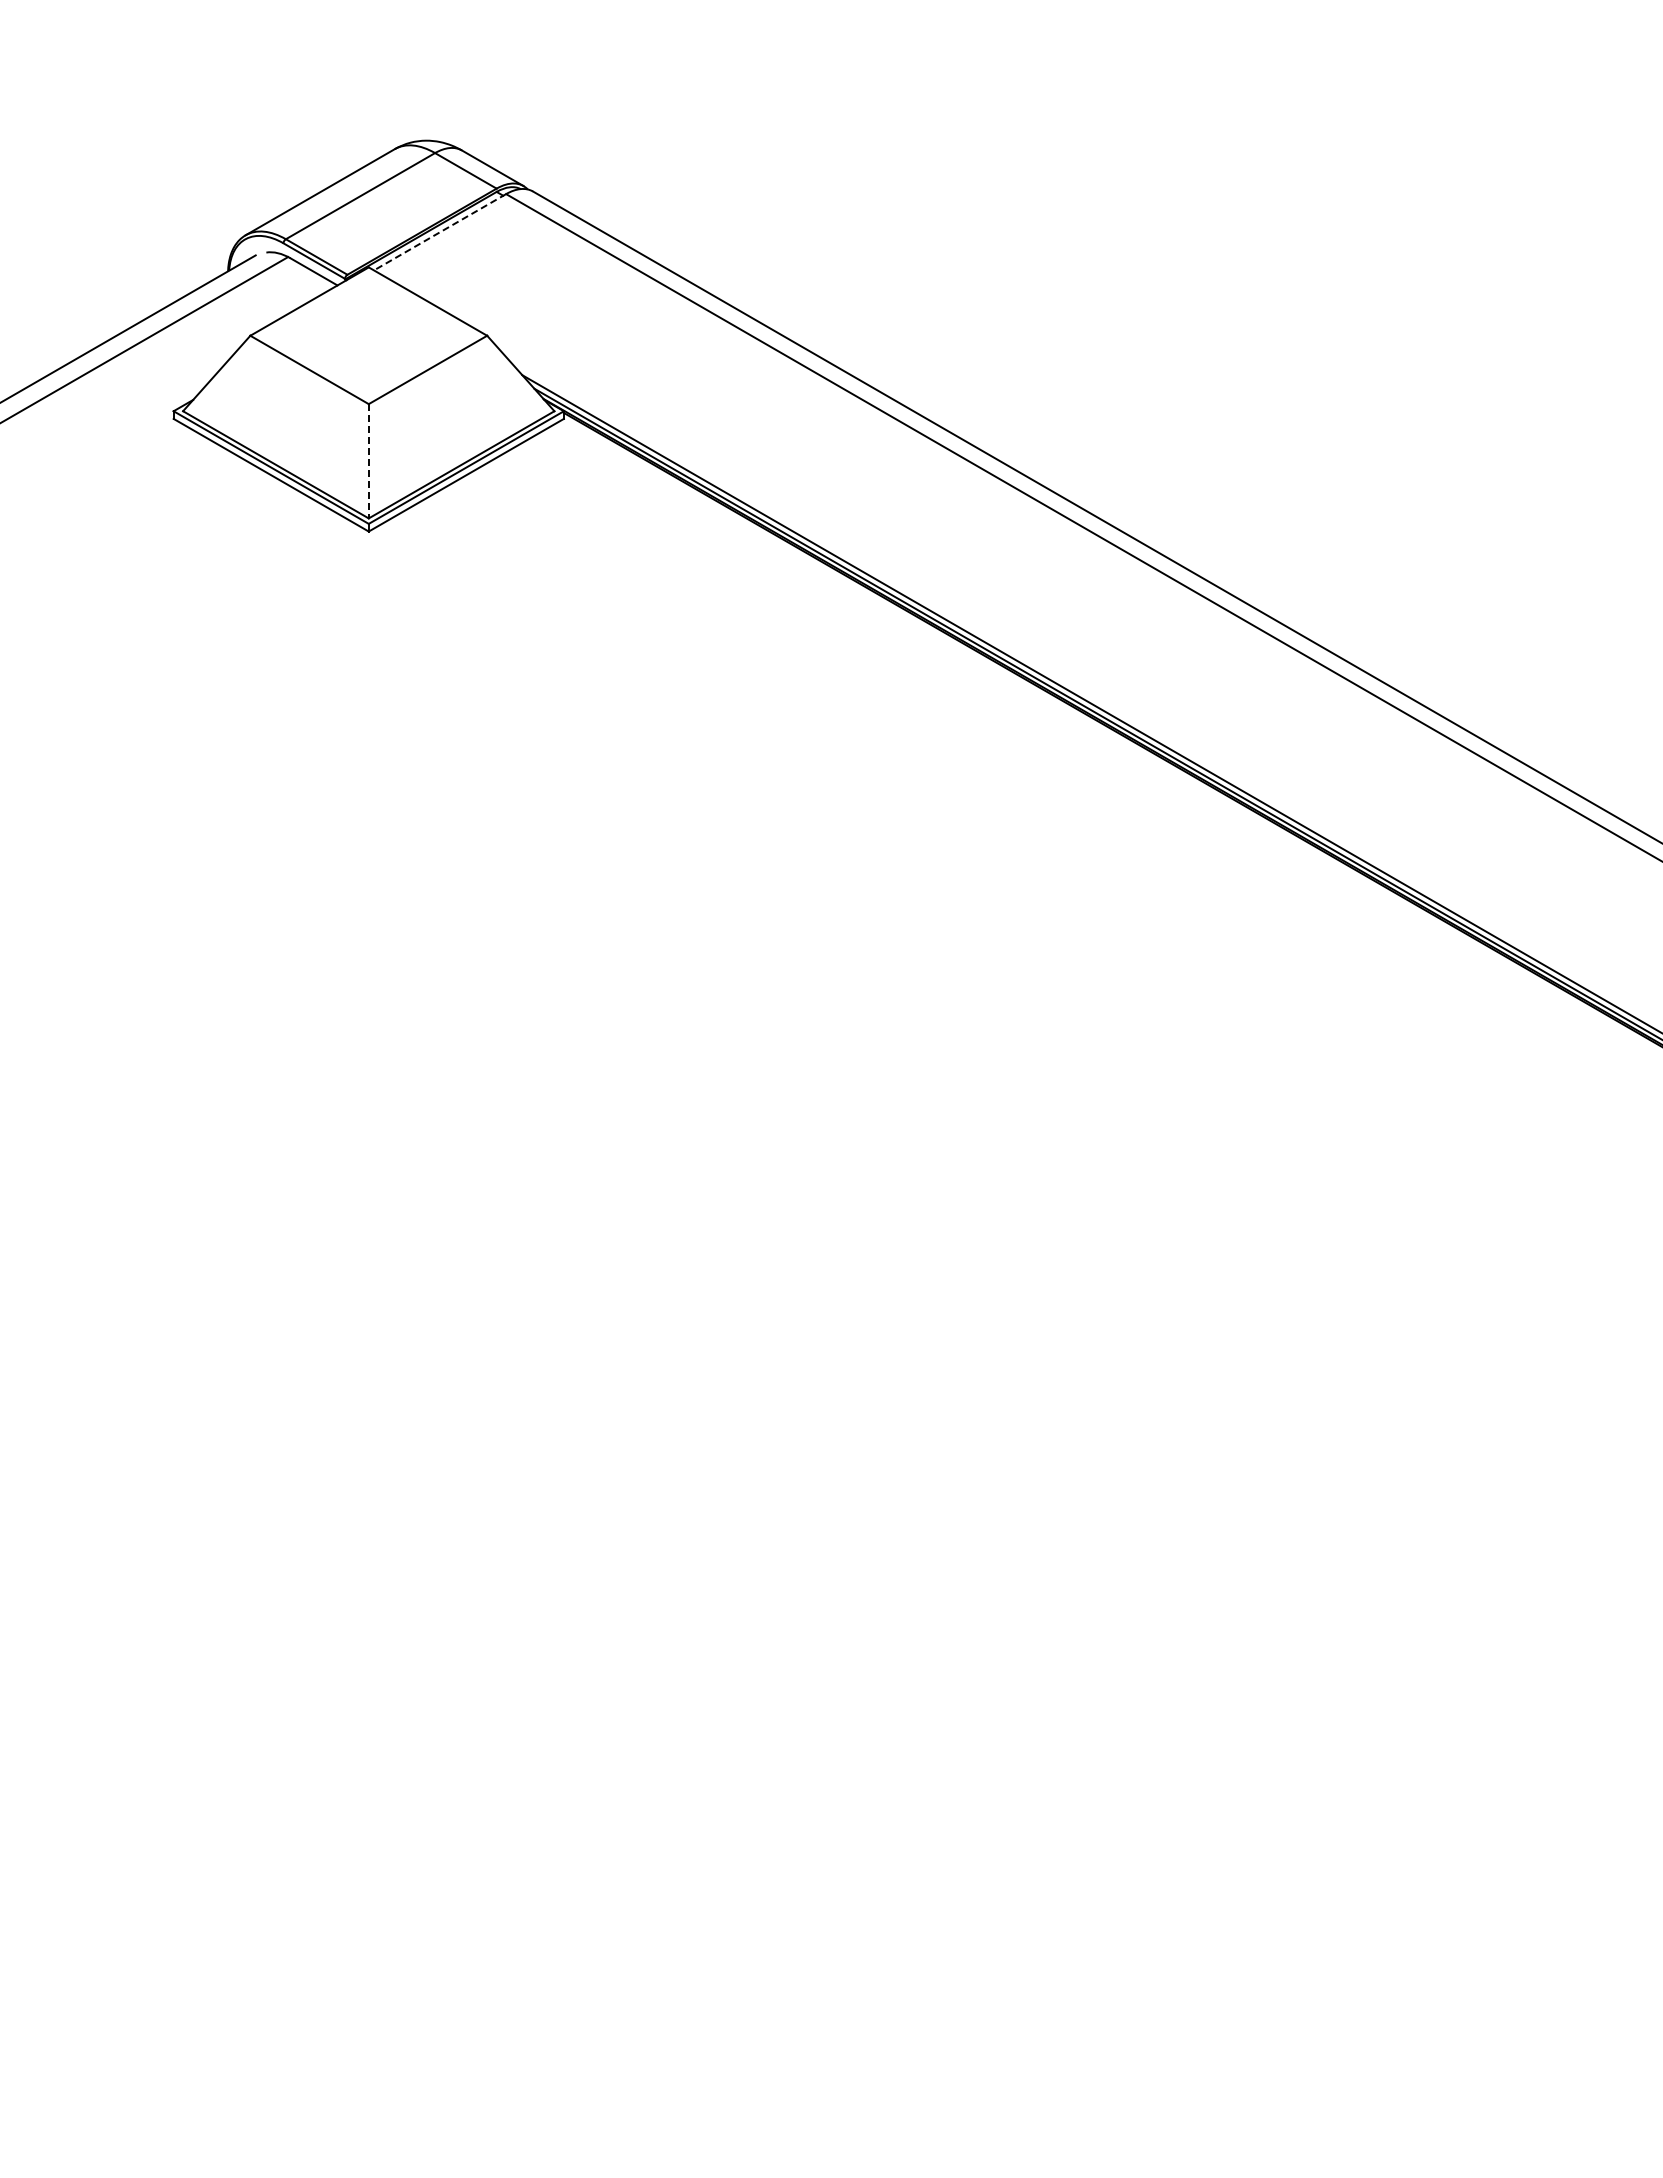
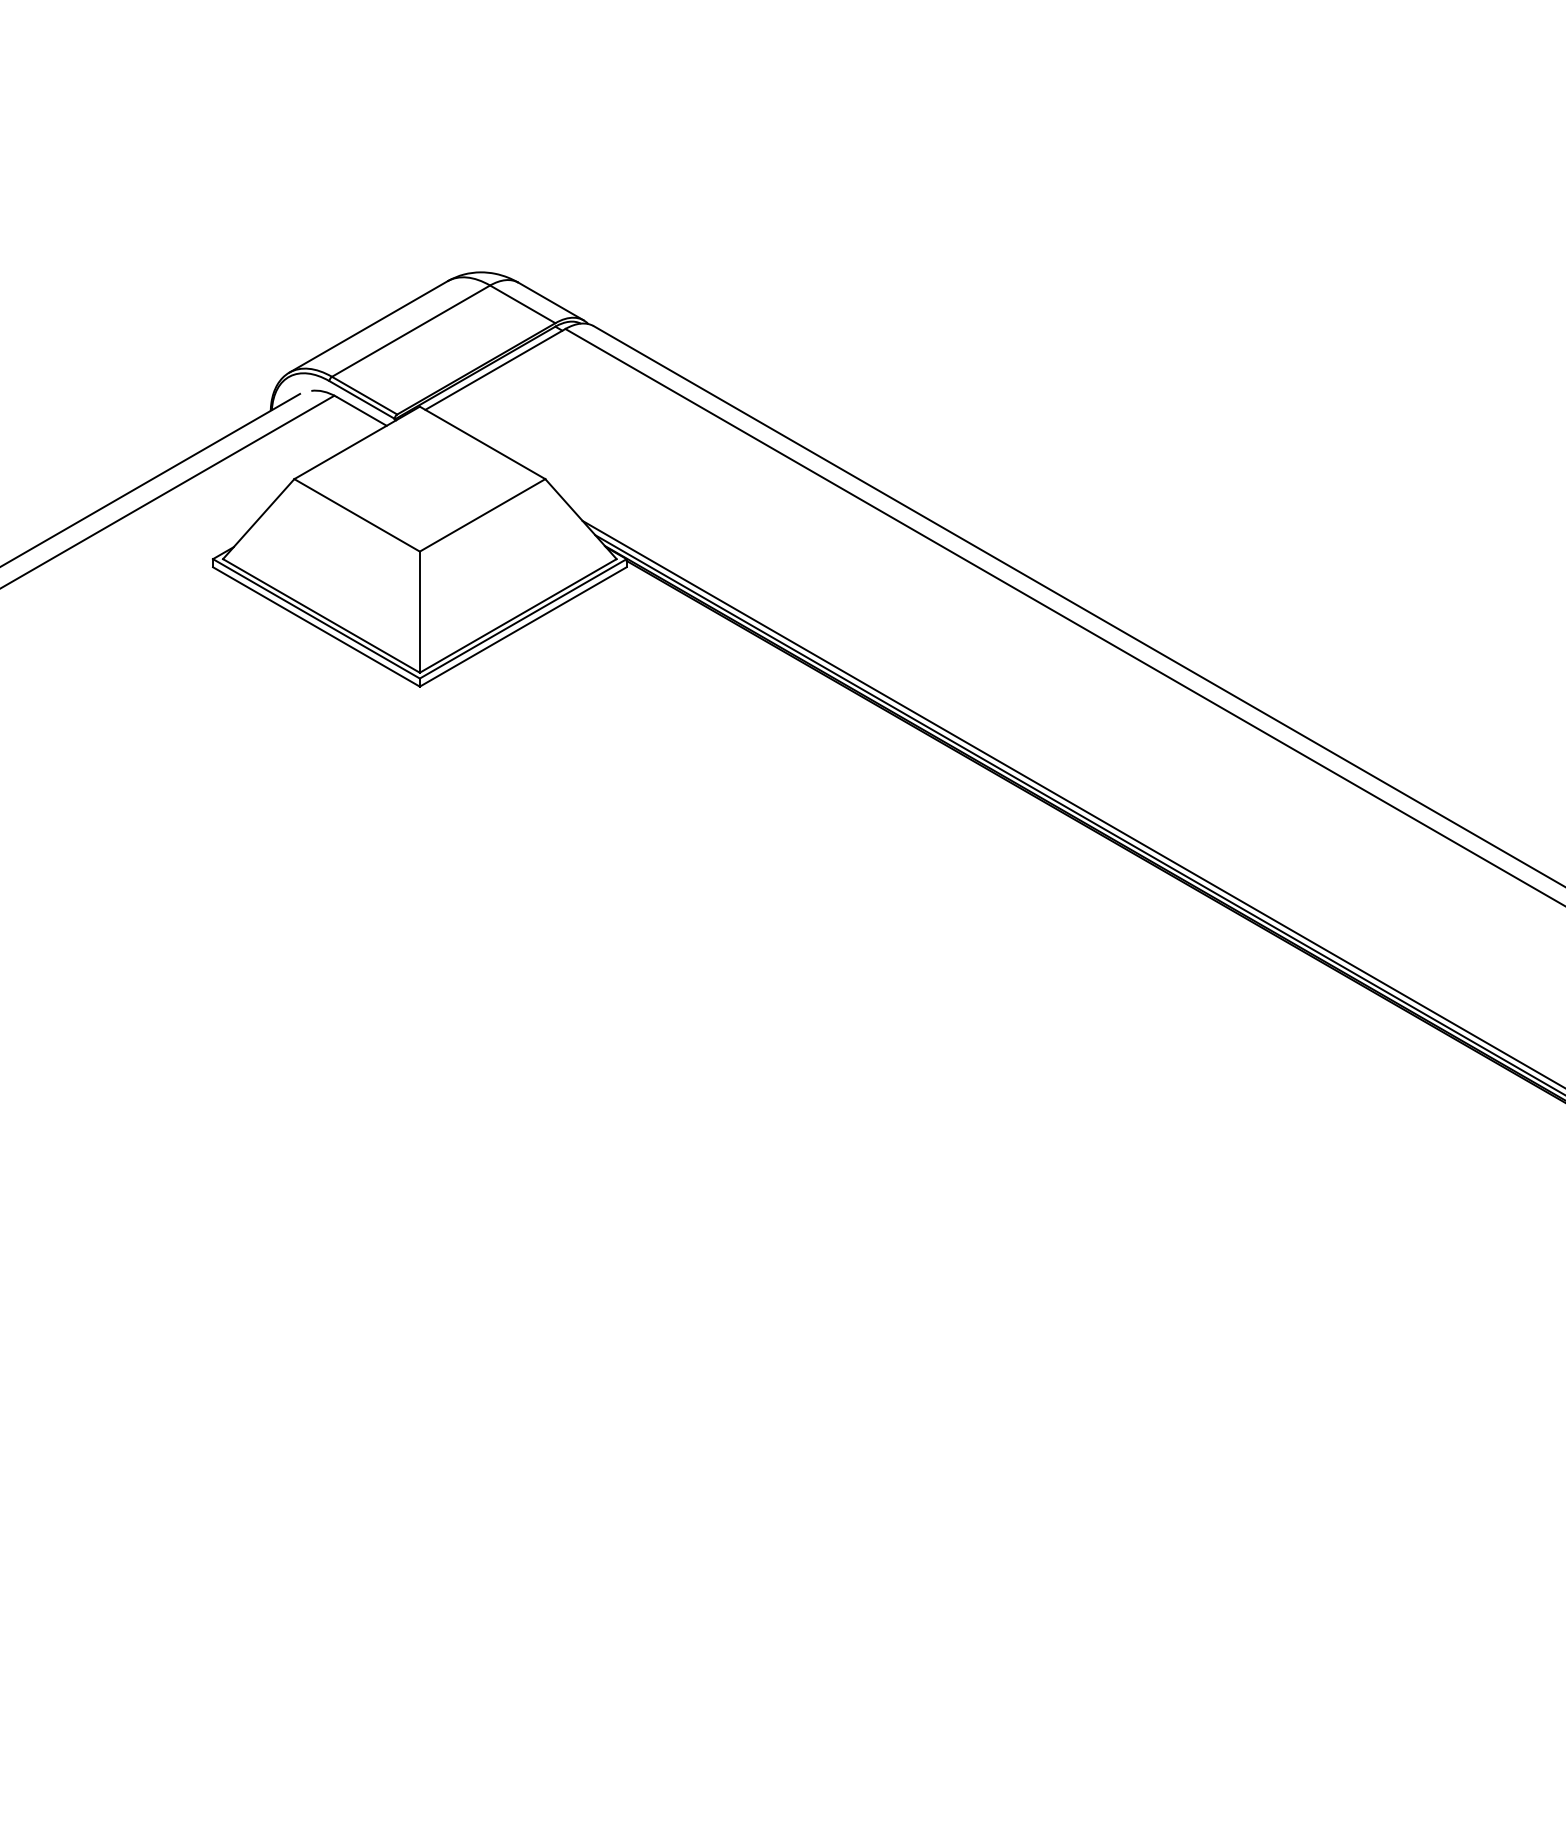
line: (439, 232) -> (494, 369), dashed -> solid
line: (368, 461) -> (419, 612), dashed -> solid

